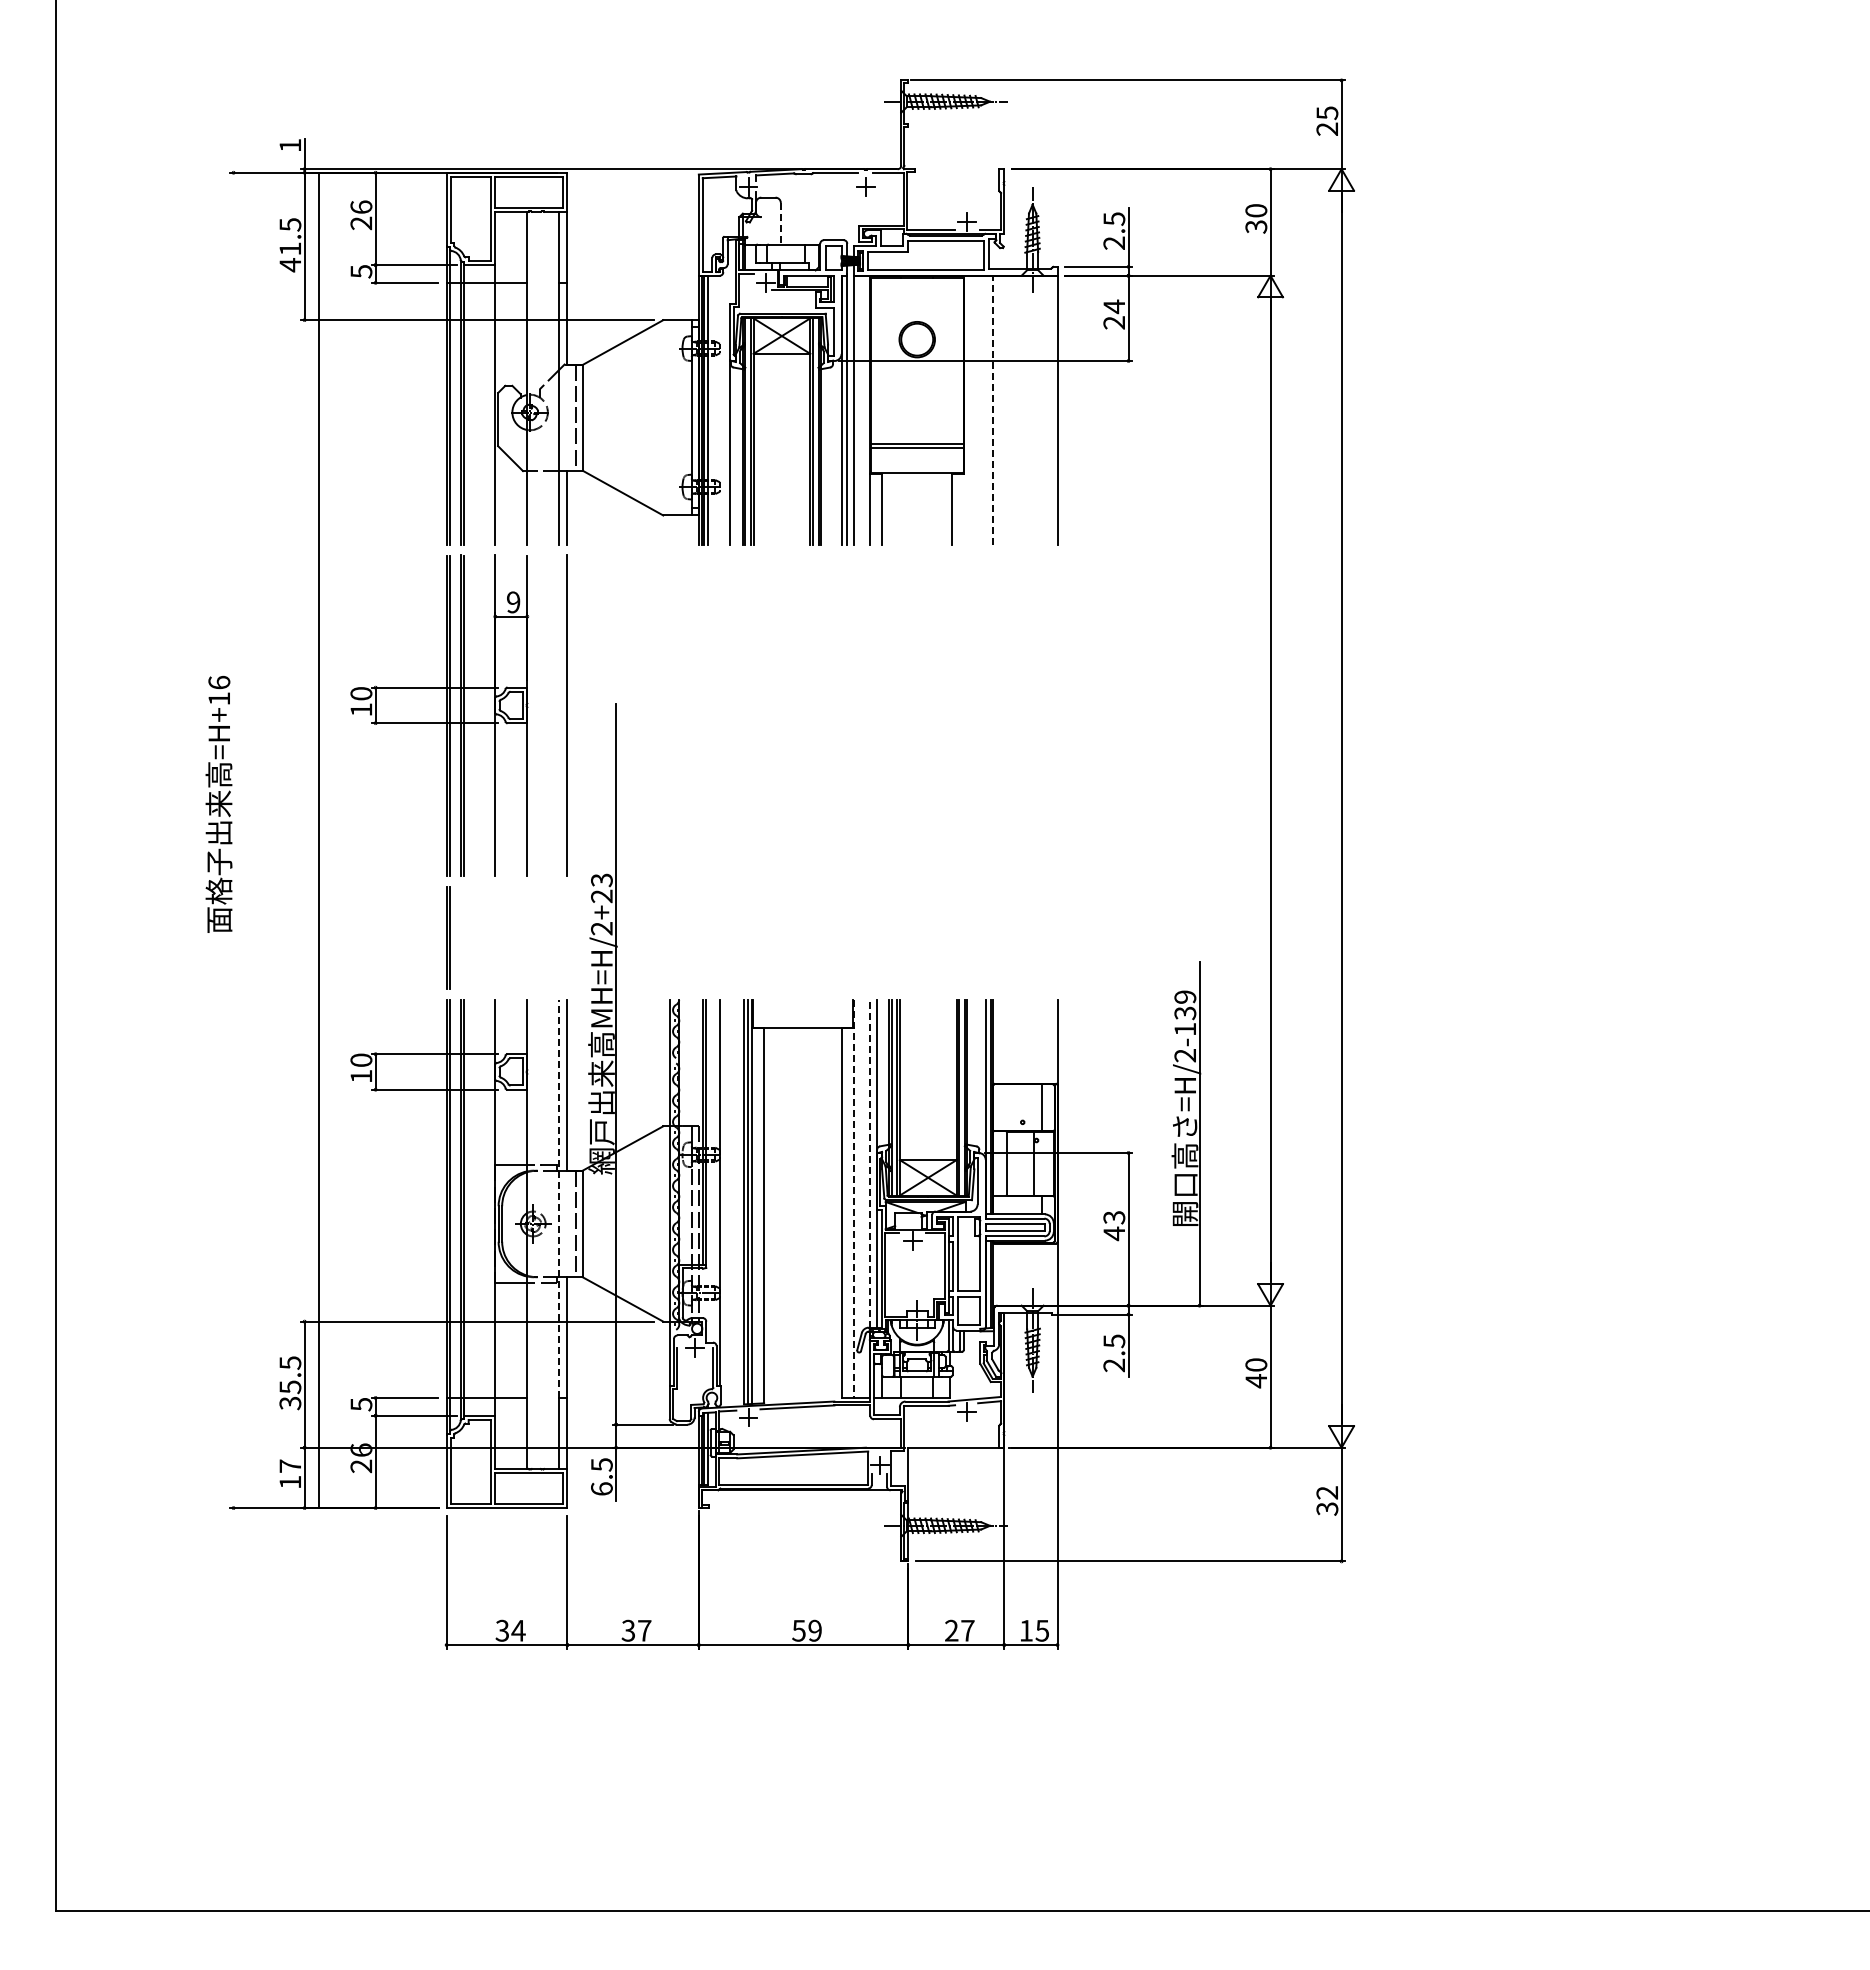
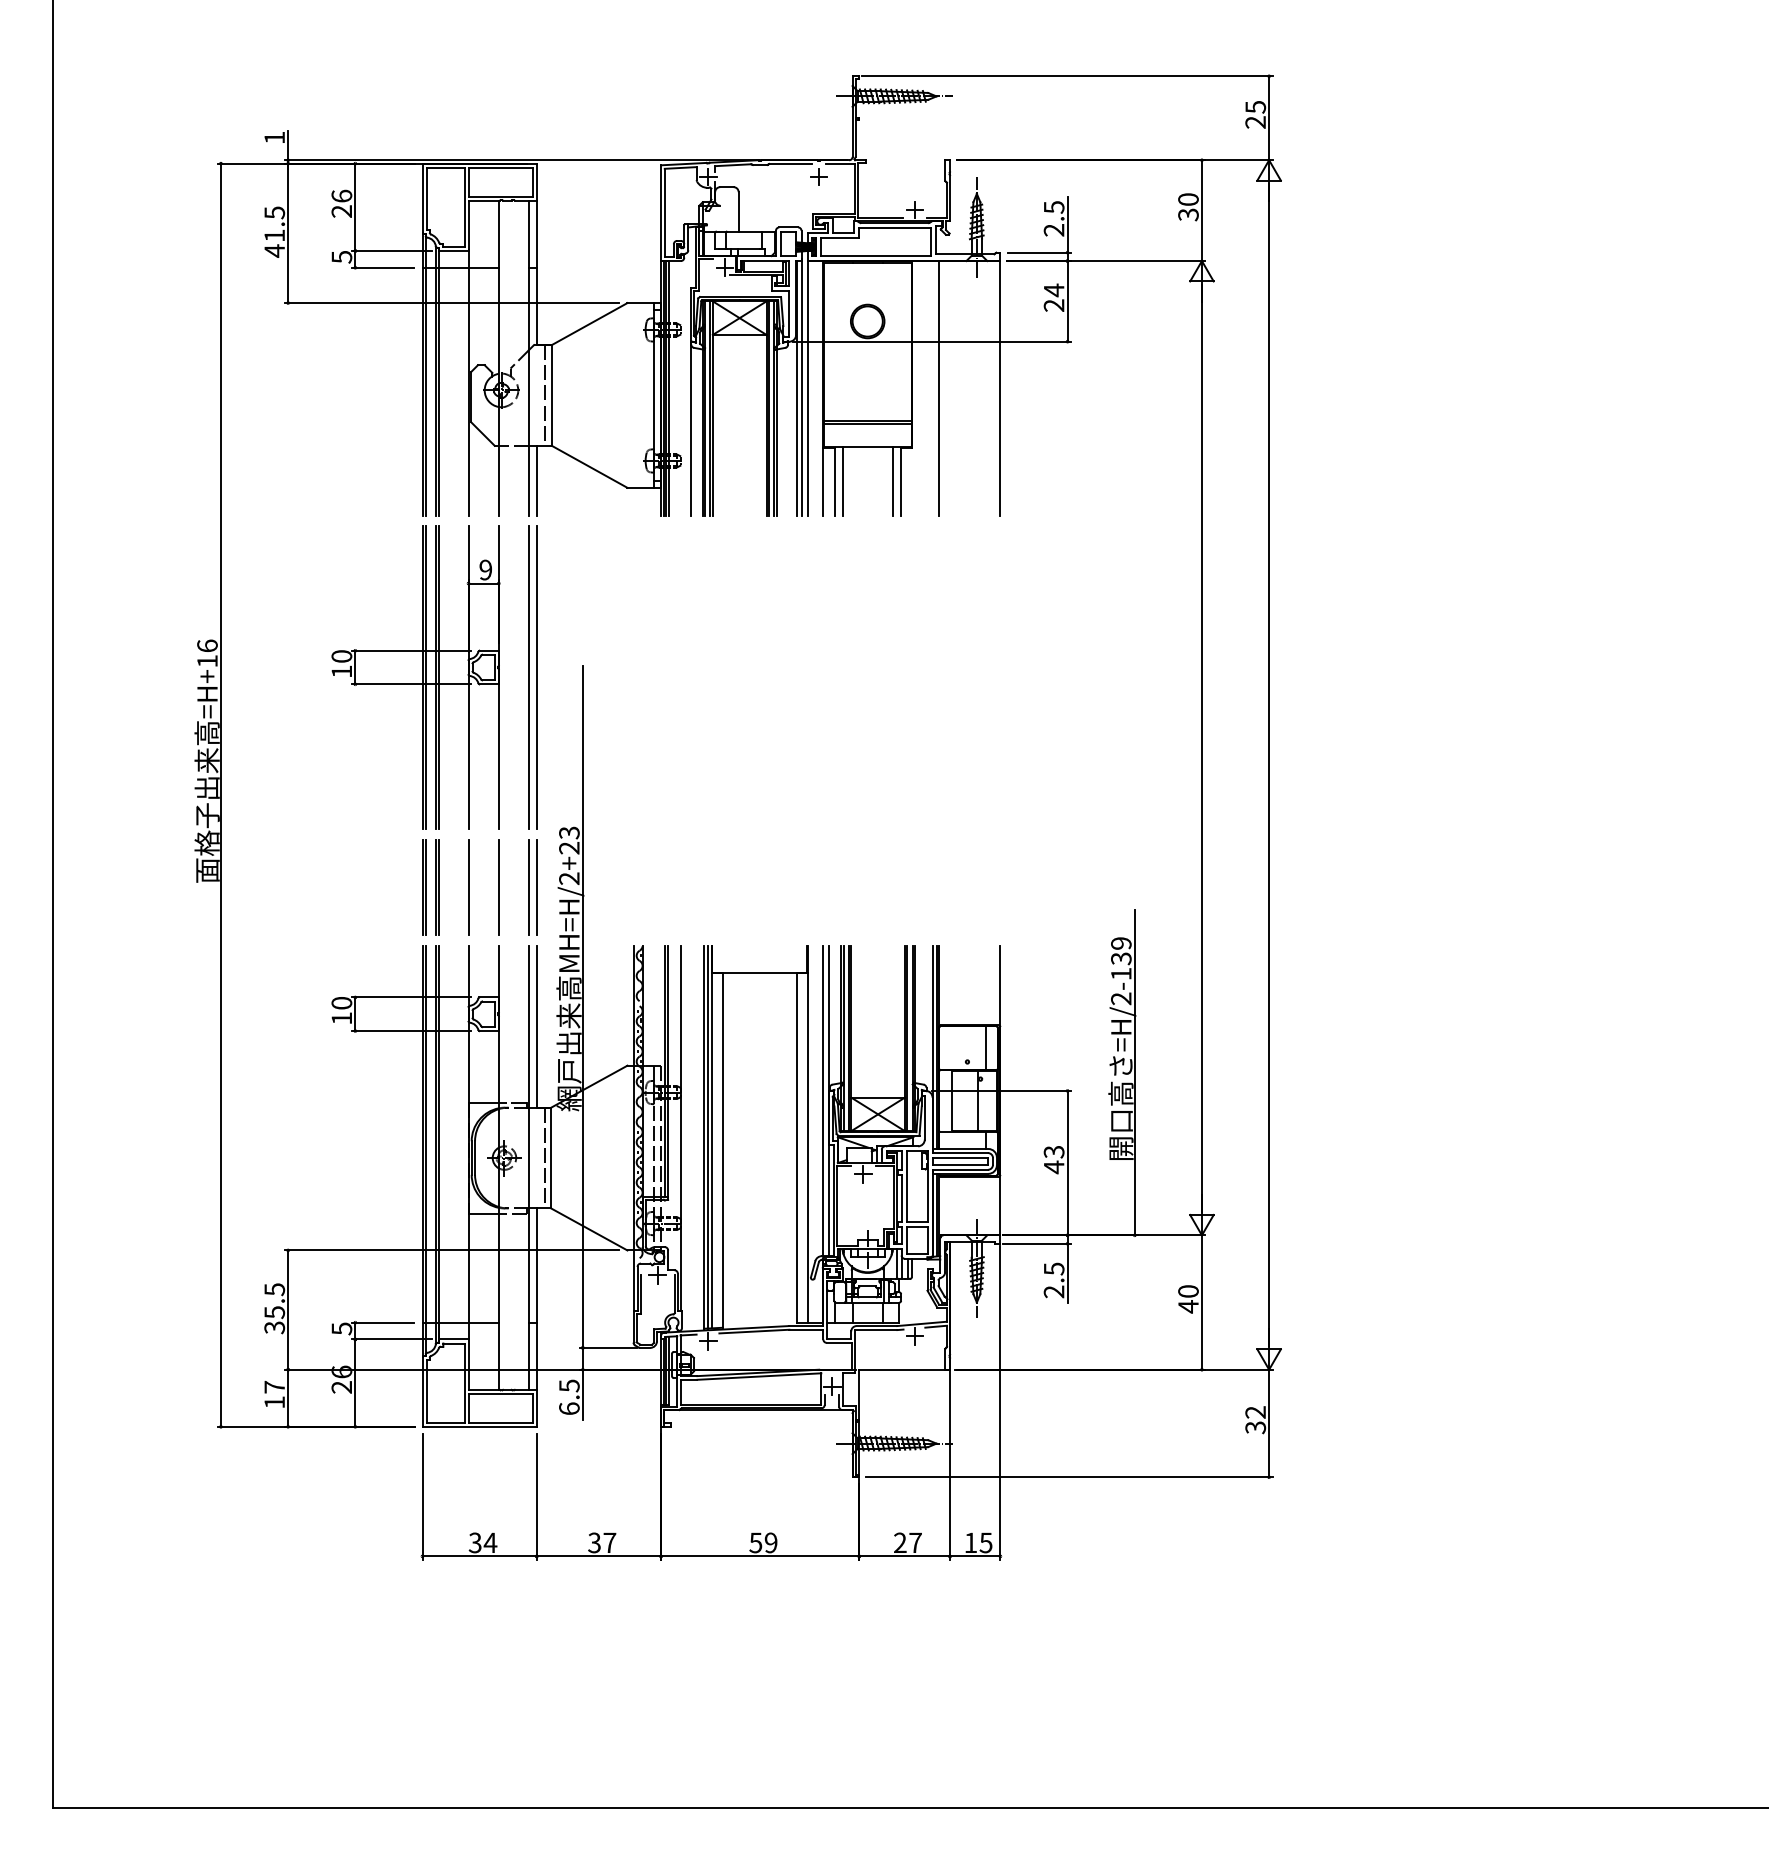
line: (780, 223) -> (738, 211), dashed -> solid
line: (992, 410) -> (938, 388), dashed -> solid
line: (890, 508) -> (842, 481), added
line: (943, 508) -> (892, 481), added
line: (559, 715) -> (529, 677), added
line: (318, 840) -> (220, 795), moved
line: (461, 937) -> (436, 887), added
line: (495, 937) -> (468, 887), added
line: (526, 937) -> (498, 887), added
line: (559, 937) -> (529, 887), added
line: (567, 937) -> (536, 887), added
line: (869, 1163) -> (822, 1100), dashed -> solid
line: (559, 1199) -> (529, 1134), dashed -> solid
line: (854, 1199) -> (808, 1134), dashed -> solid

